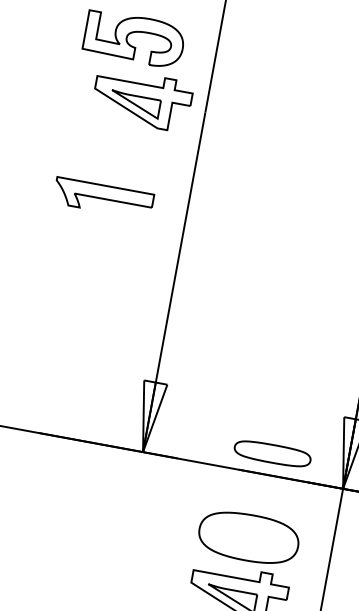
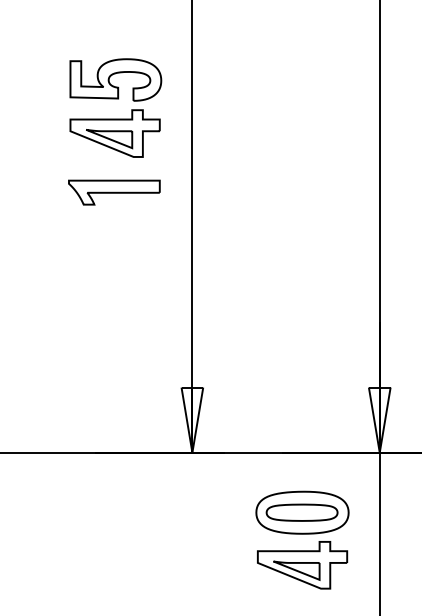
part: (141, 99) -> (114, 133), moved
part: (103, 198) -> (114, 192), moved
part: (272, 453) -> (301, 512), moved

